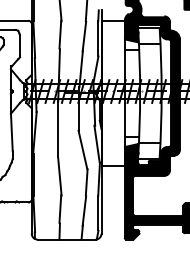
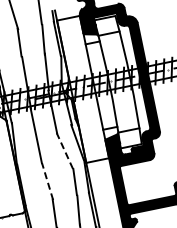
line: (82, 149) -> (64, 150), solid -> dashed
line: (59, 175) -> (47, 180), solid -> dashed

